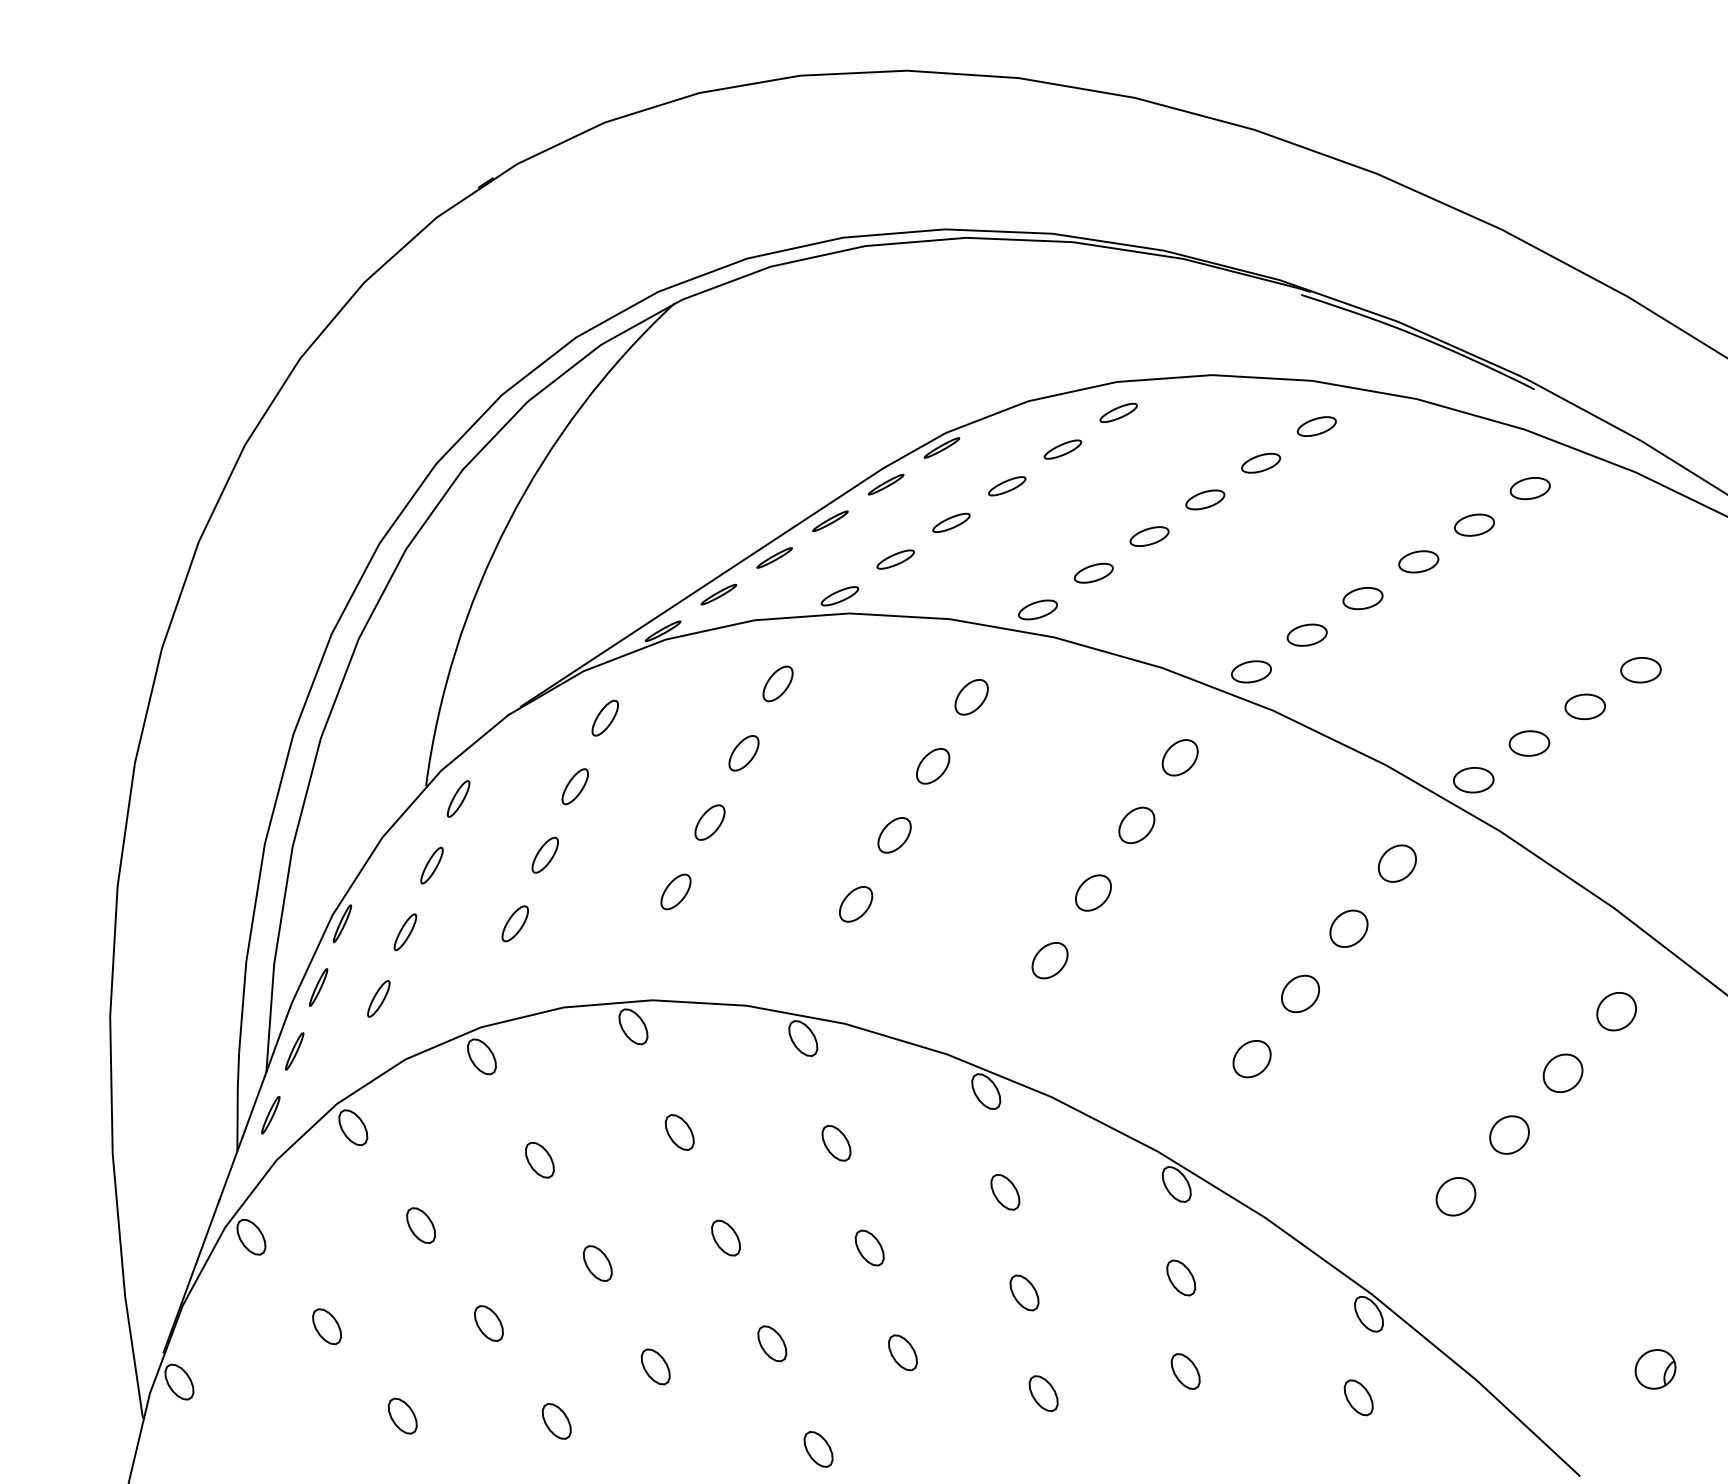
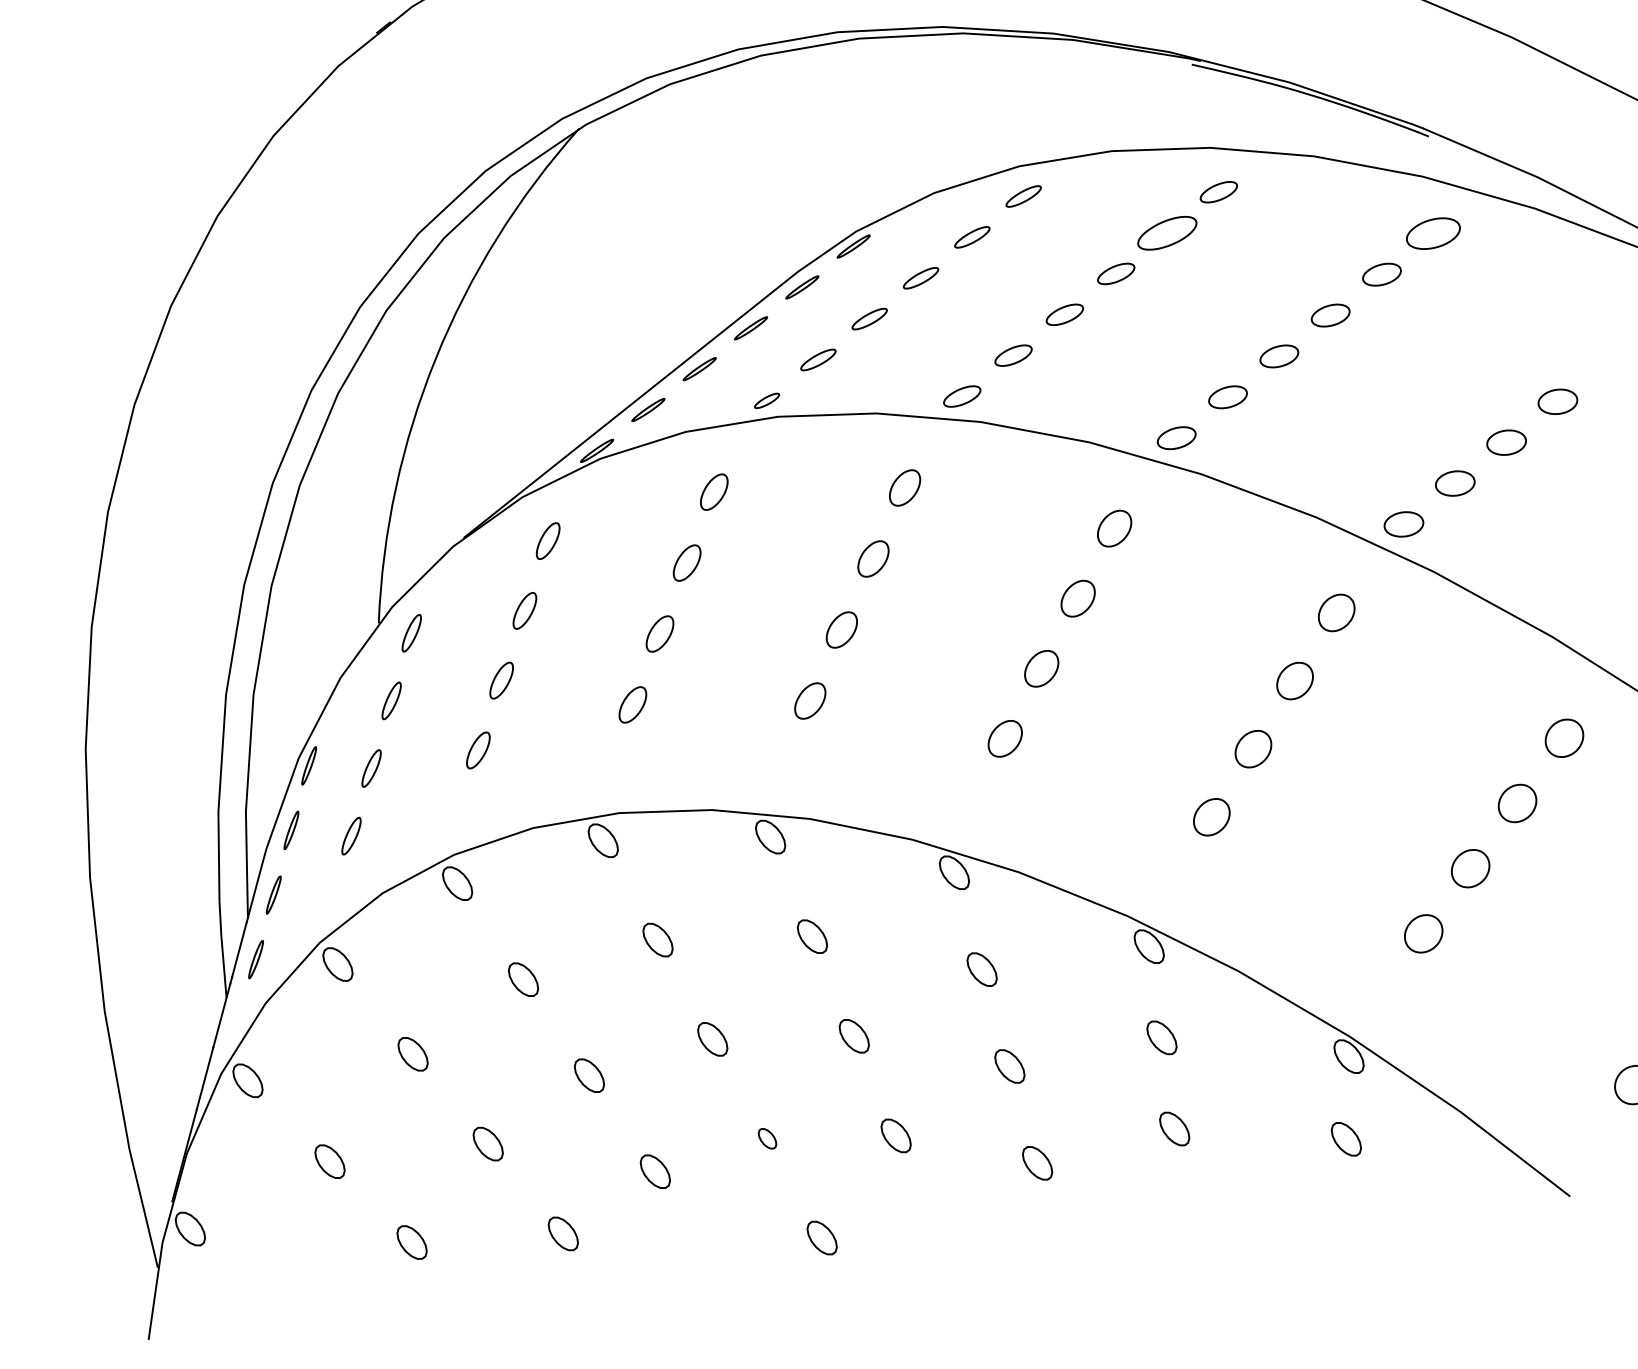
part: (1261, 462) -> (1167, 232), size x1.6
part: (1529, 488) -> (1432, 233), size x1.4
part: (839, 596) -> (766, 401), size x0.7
part: (772, 1343) -> (767, 1138), size x0.6

